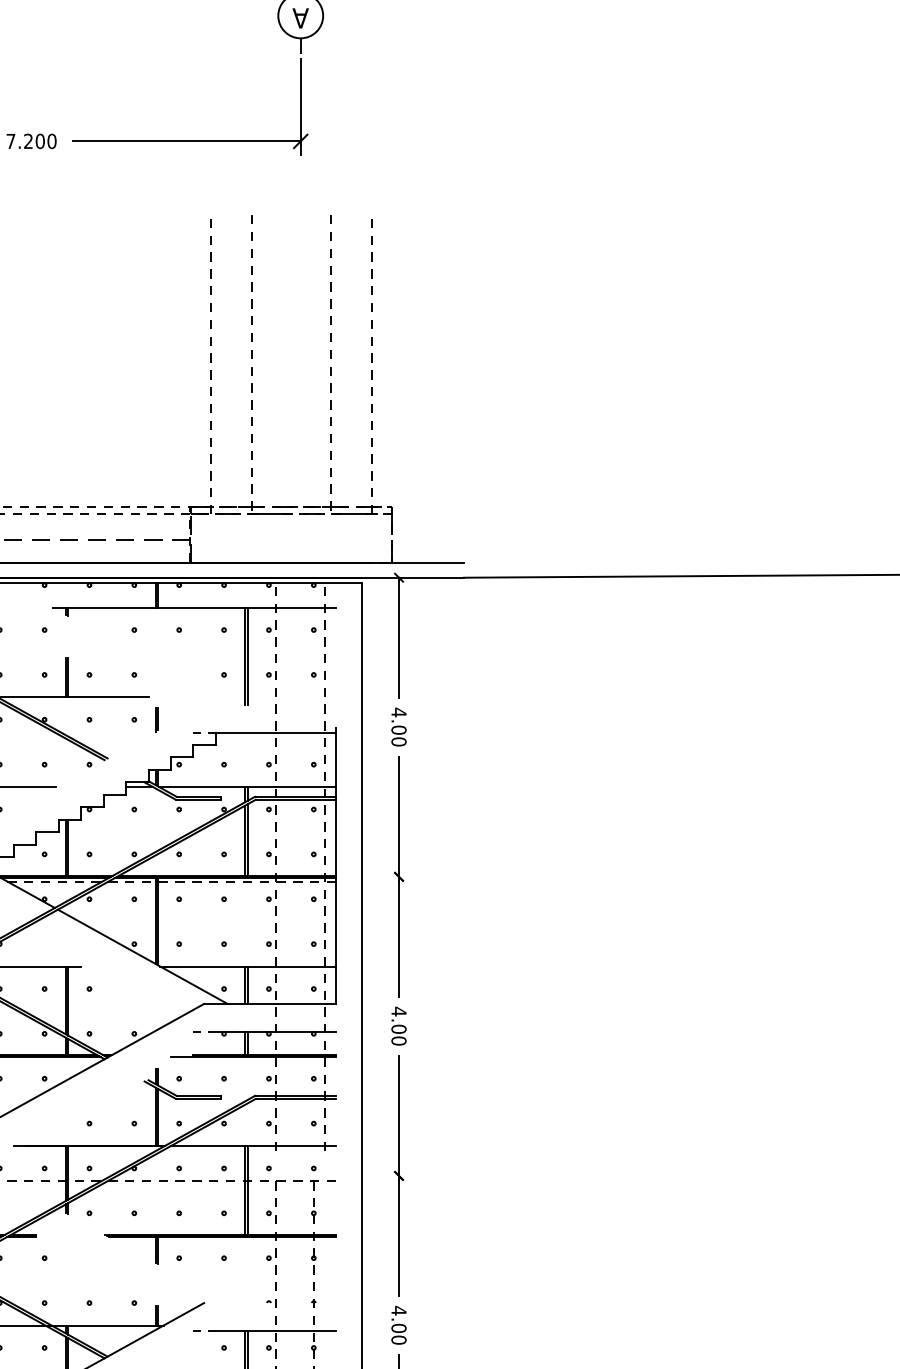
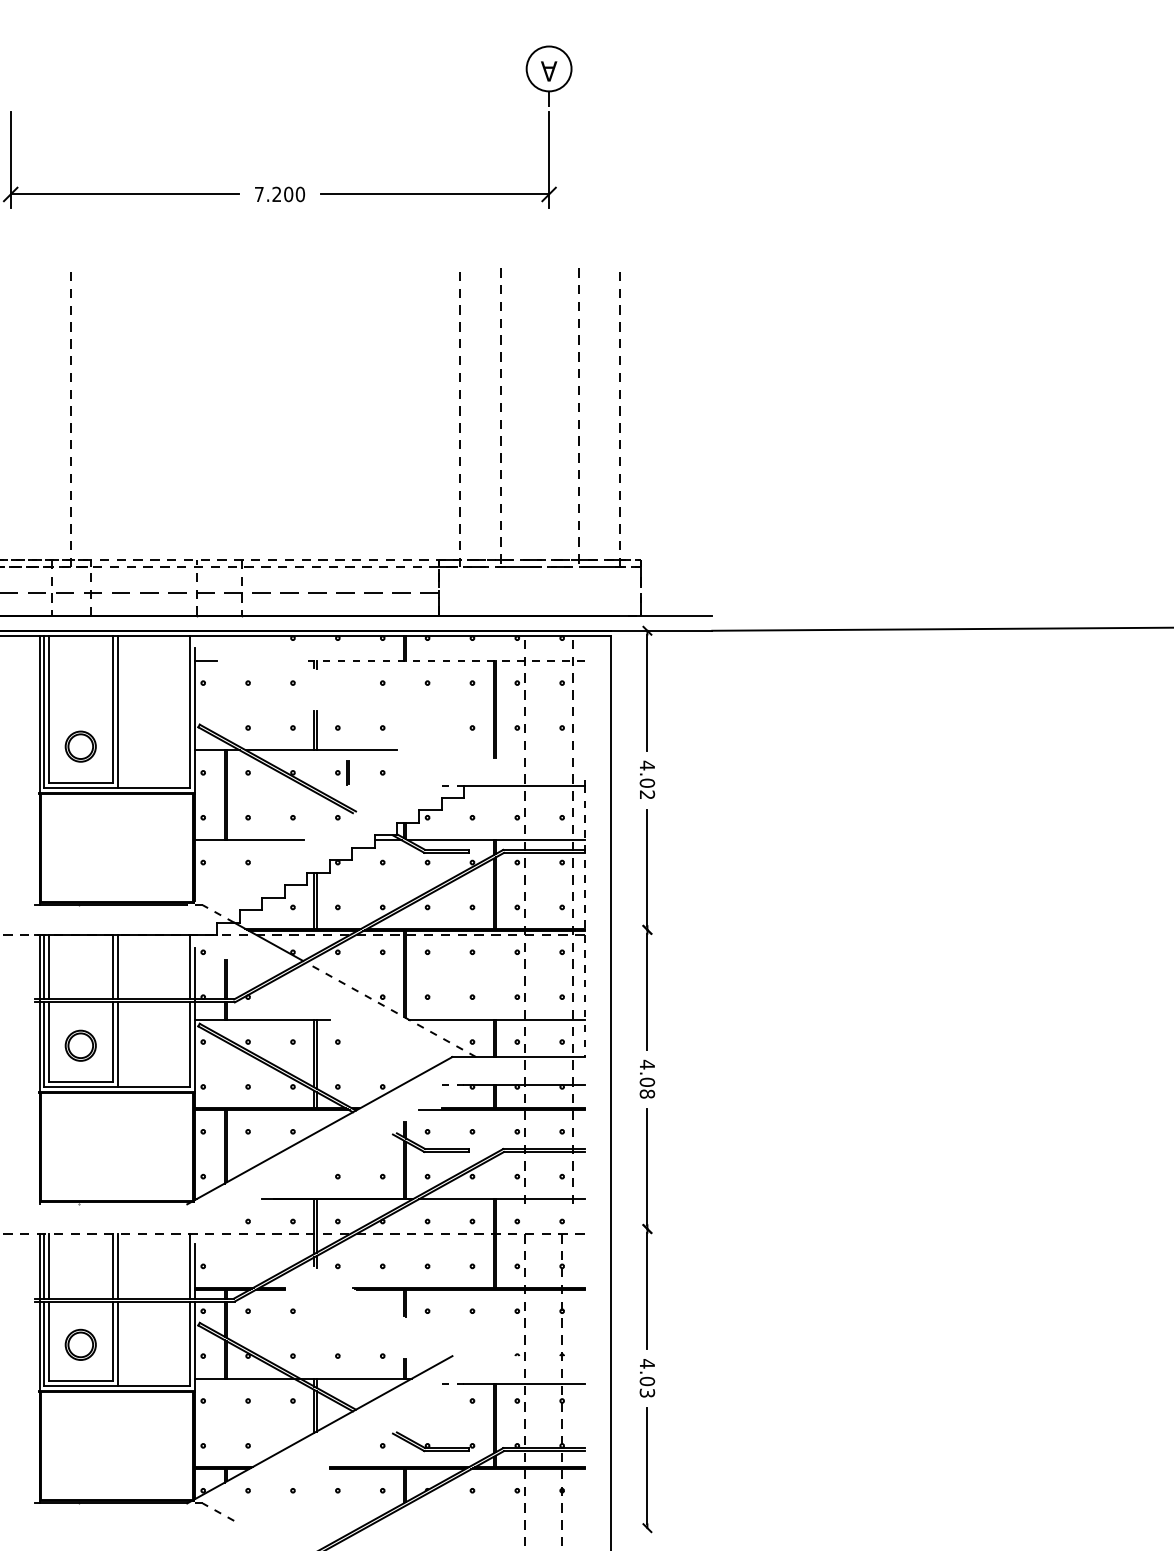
line: (194, 607) -> (442, 660), solid -> dashed
line: (156, 719) -> (347, 772), moved
text: (398, 741) -> (646, 794), 4.00 -> 4.02
line: (336, 868) -> (584, 921), solid -> dashed
line: (142, 956) -> (390, 1009), solid -> dashed
text: (399, 1040) -> (647, 1093), 4.00 -> 4.08
text: (398, 1339) -> (646, 1392), 4.00 -> 4.03

